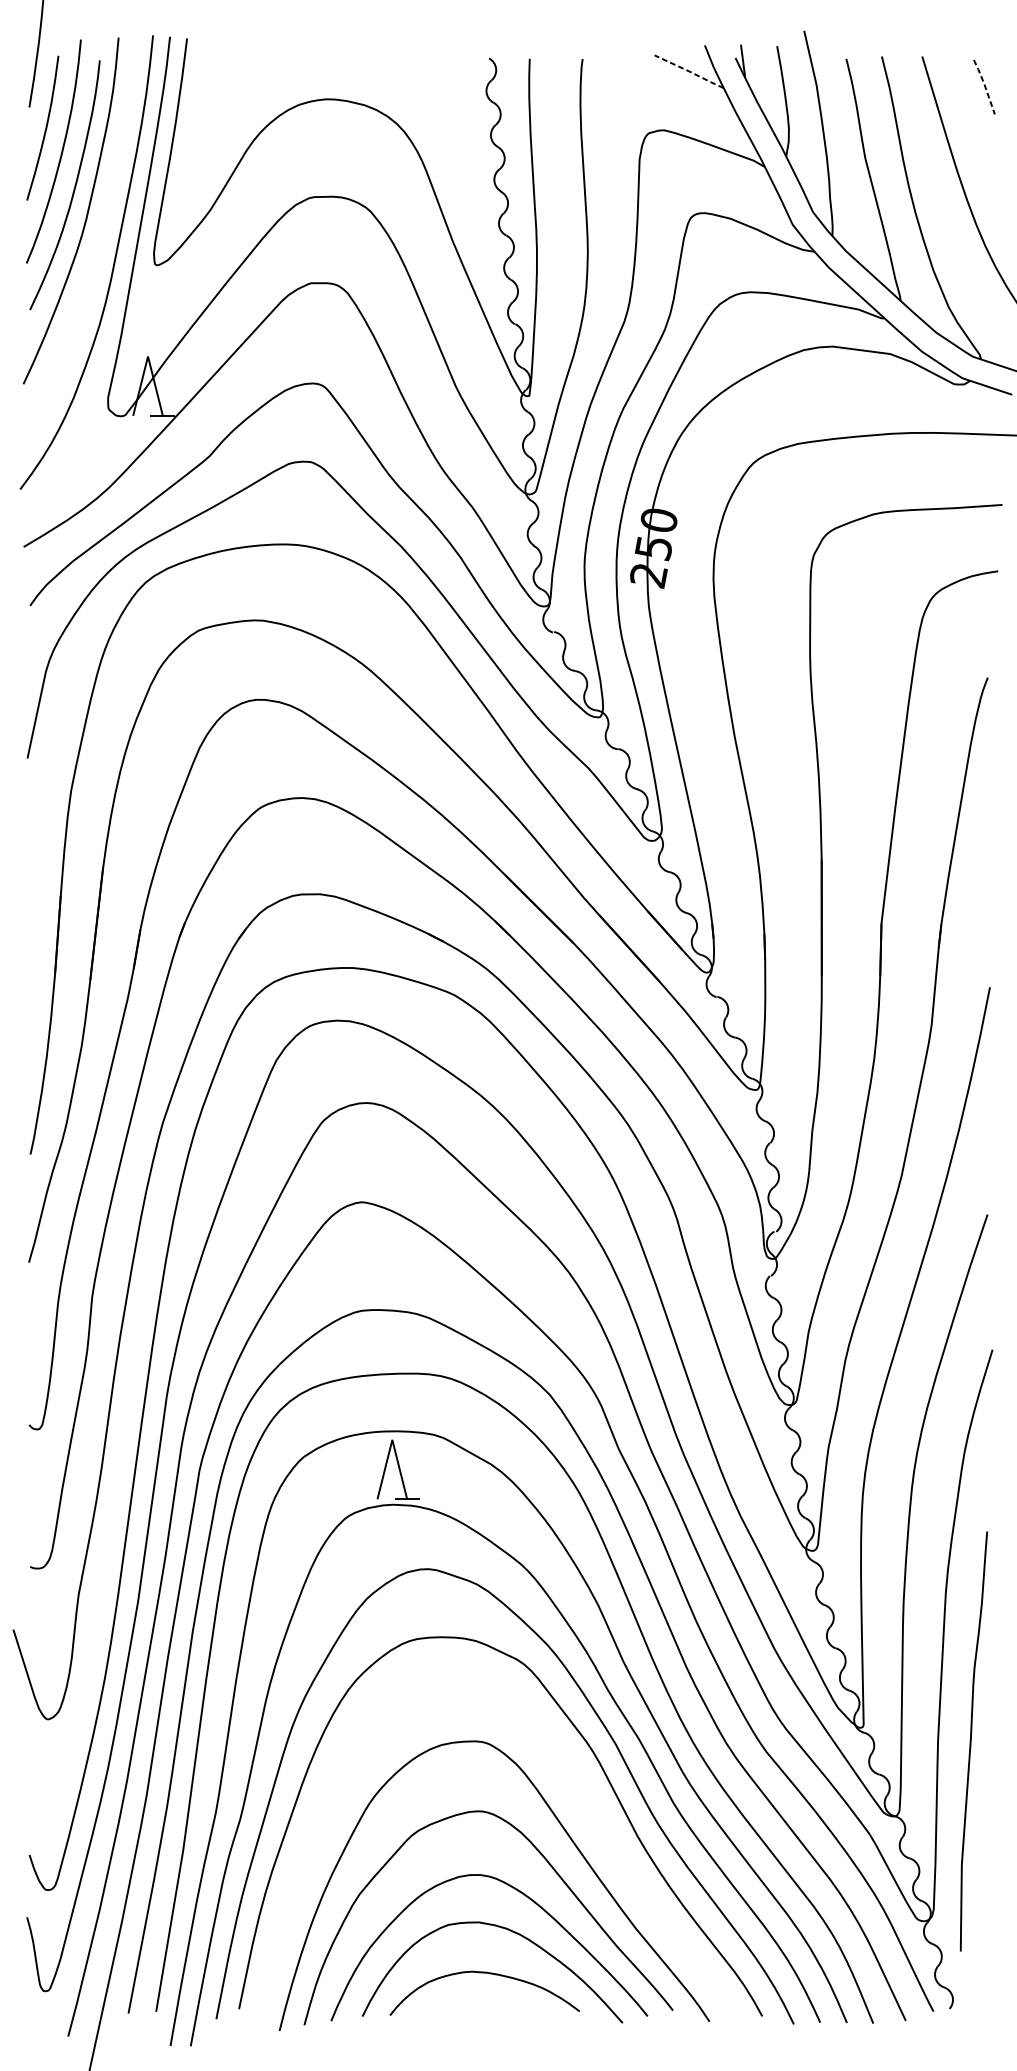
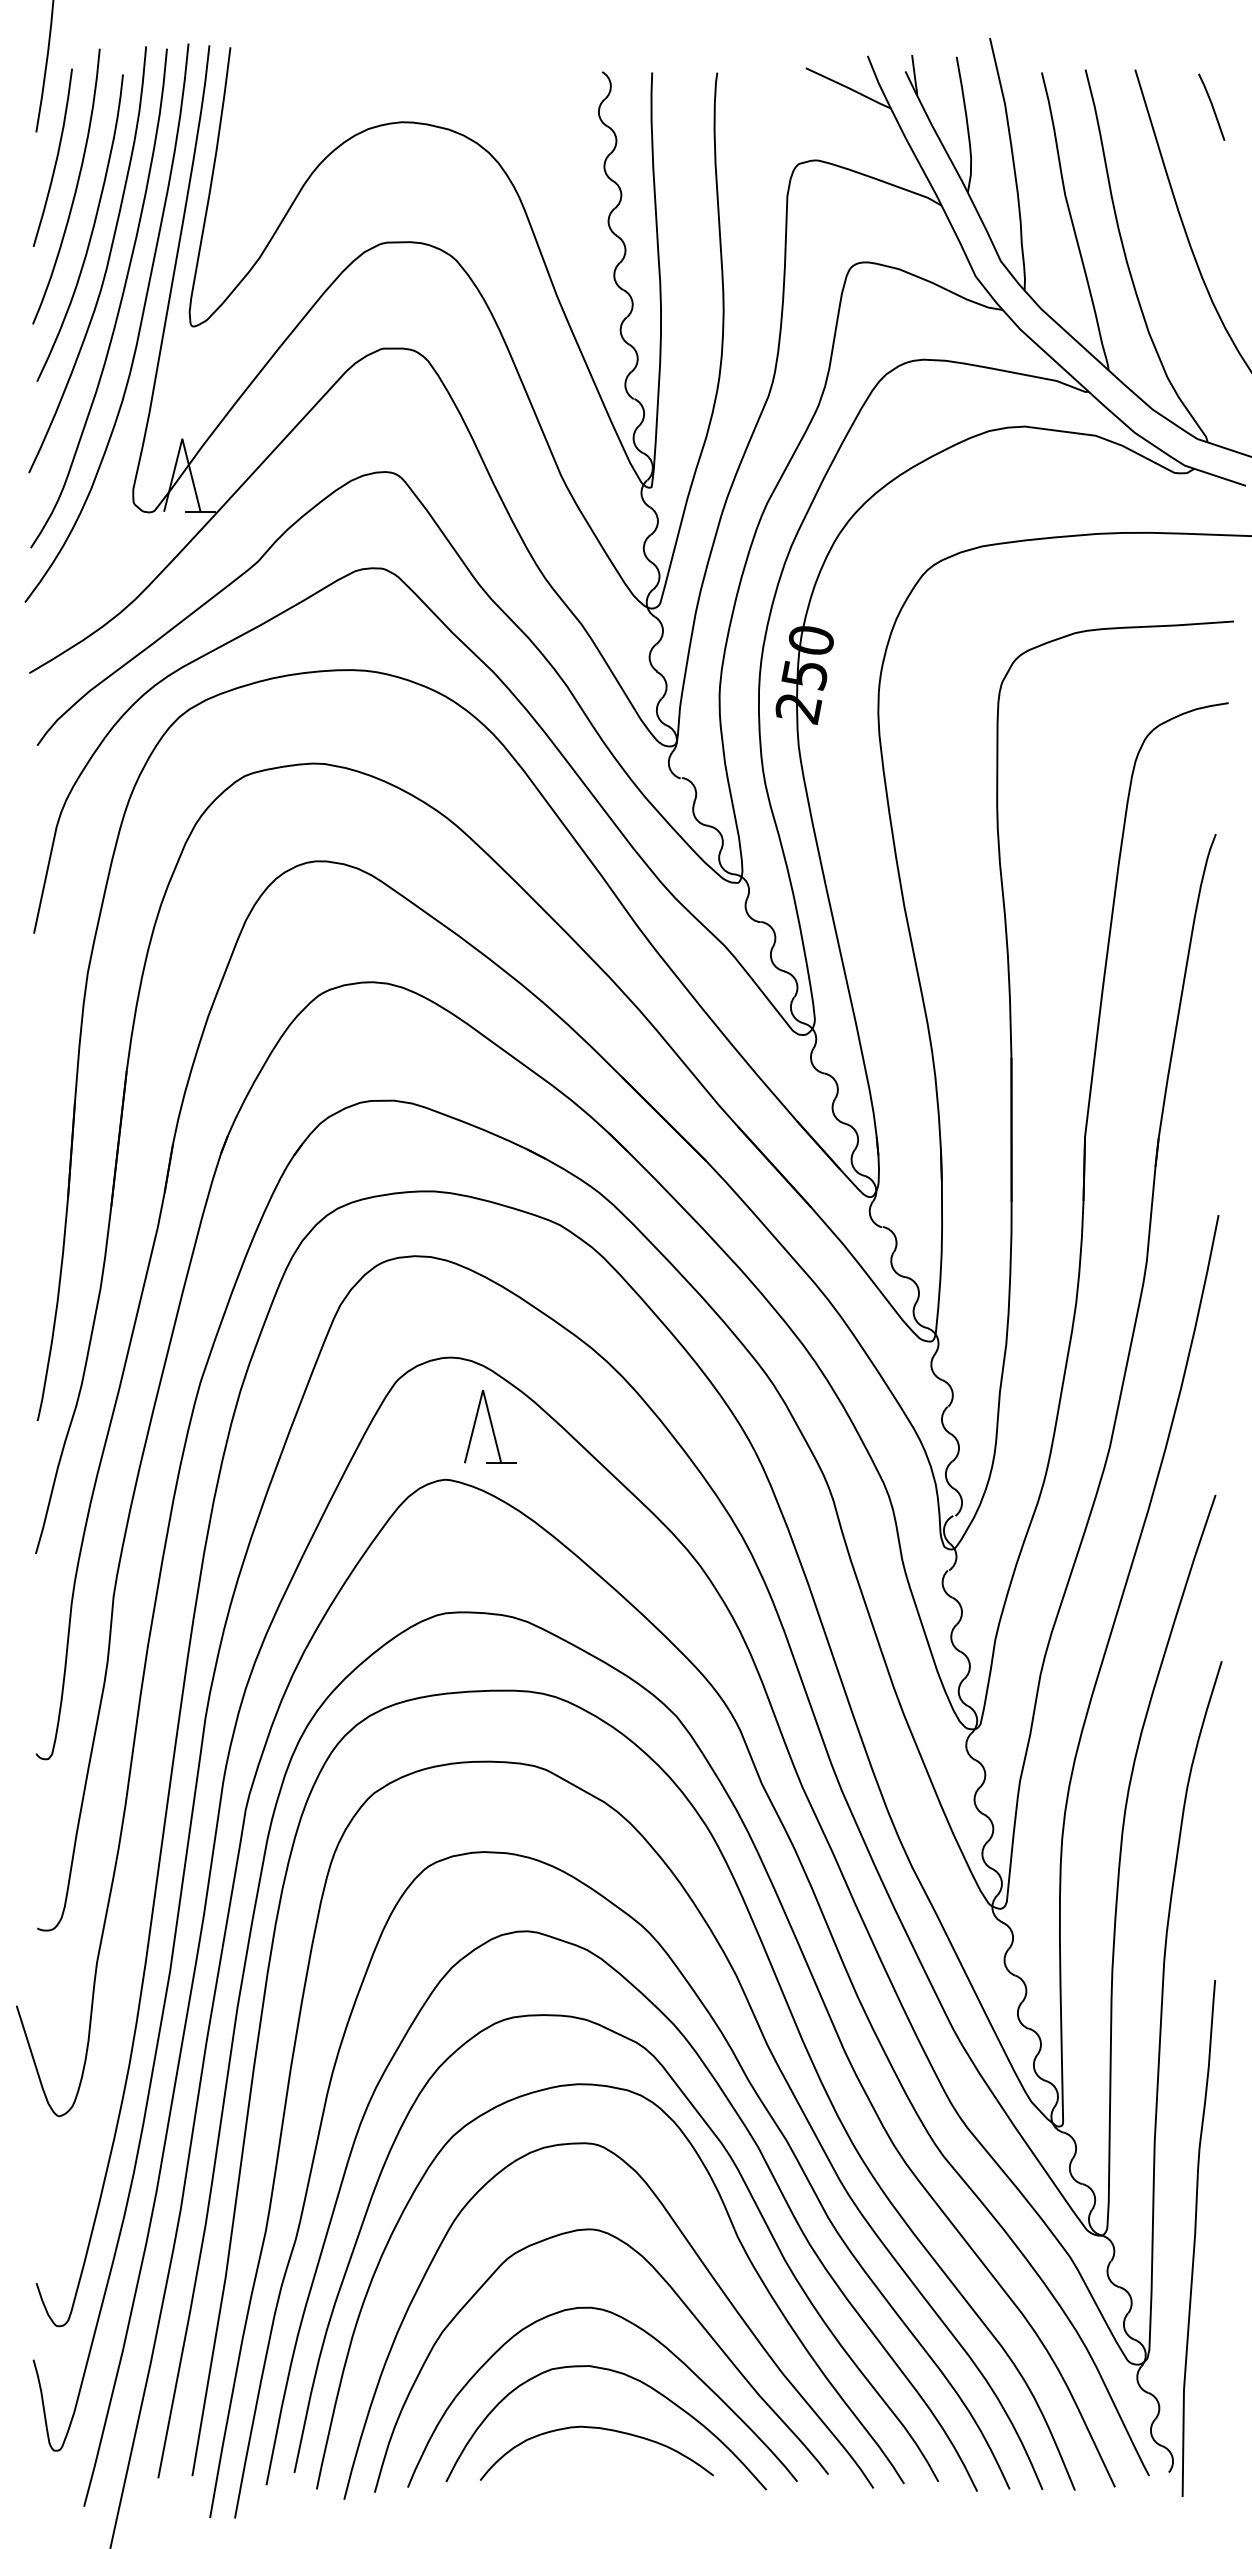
line: (689, 71) -> (848, 88), dashed -> solid
line: (985, 86) -> (1212, 106), dashed -> solid
curve: (96, 246) -> (119, 303), added
part: (398, 1469) -> (490, 1426), moved
curve: (971, 1741) -> (1195, 2238), moved
curve: (596, 1813) -> (734, 2232), added

